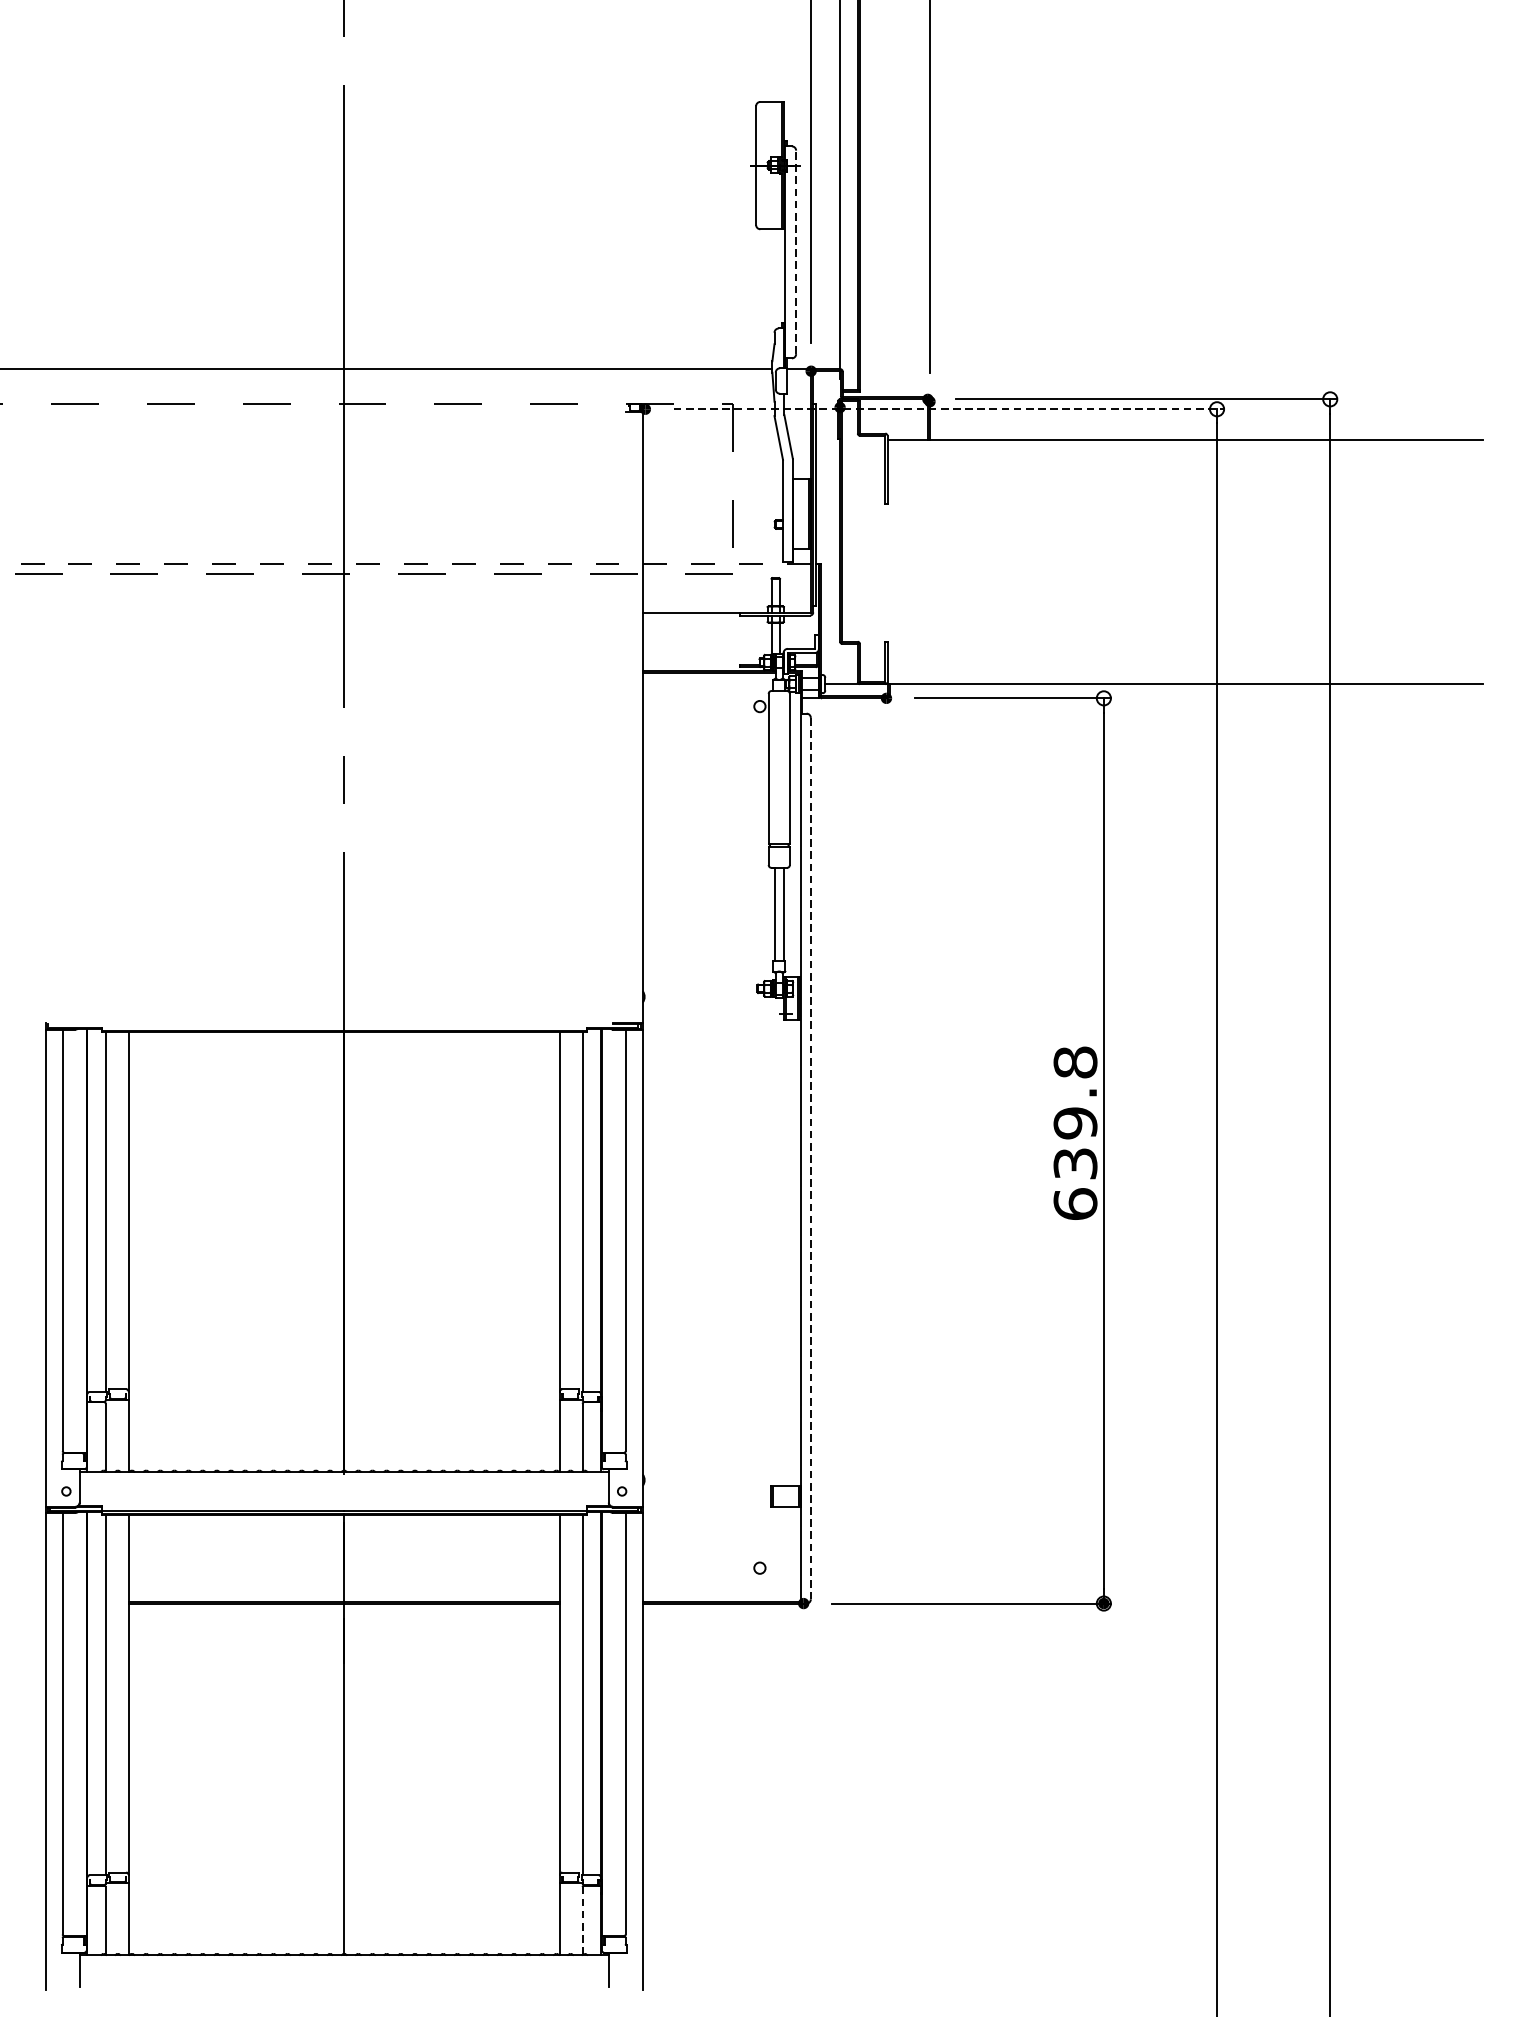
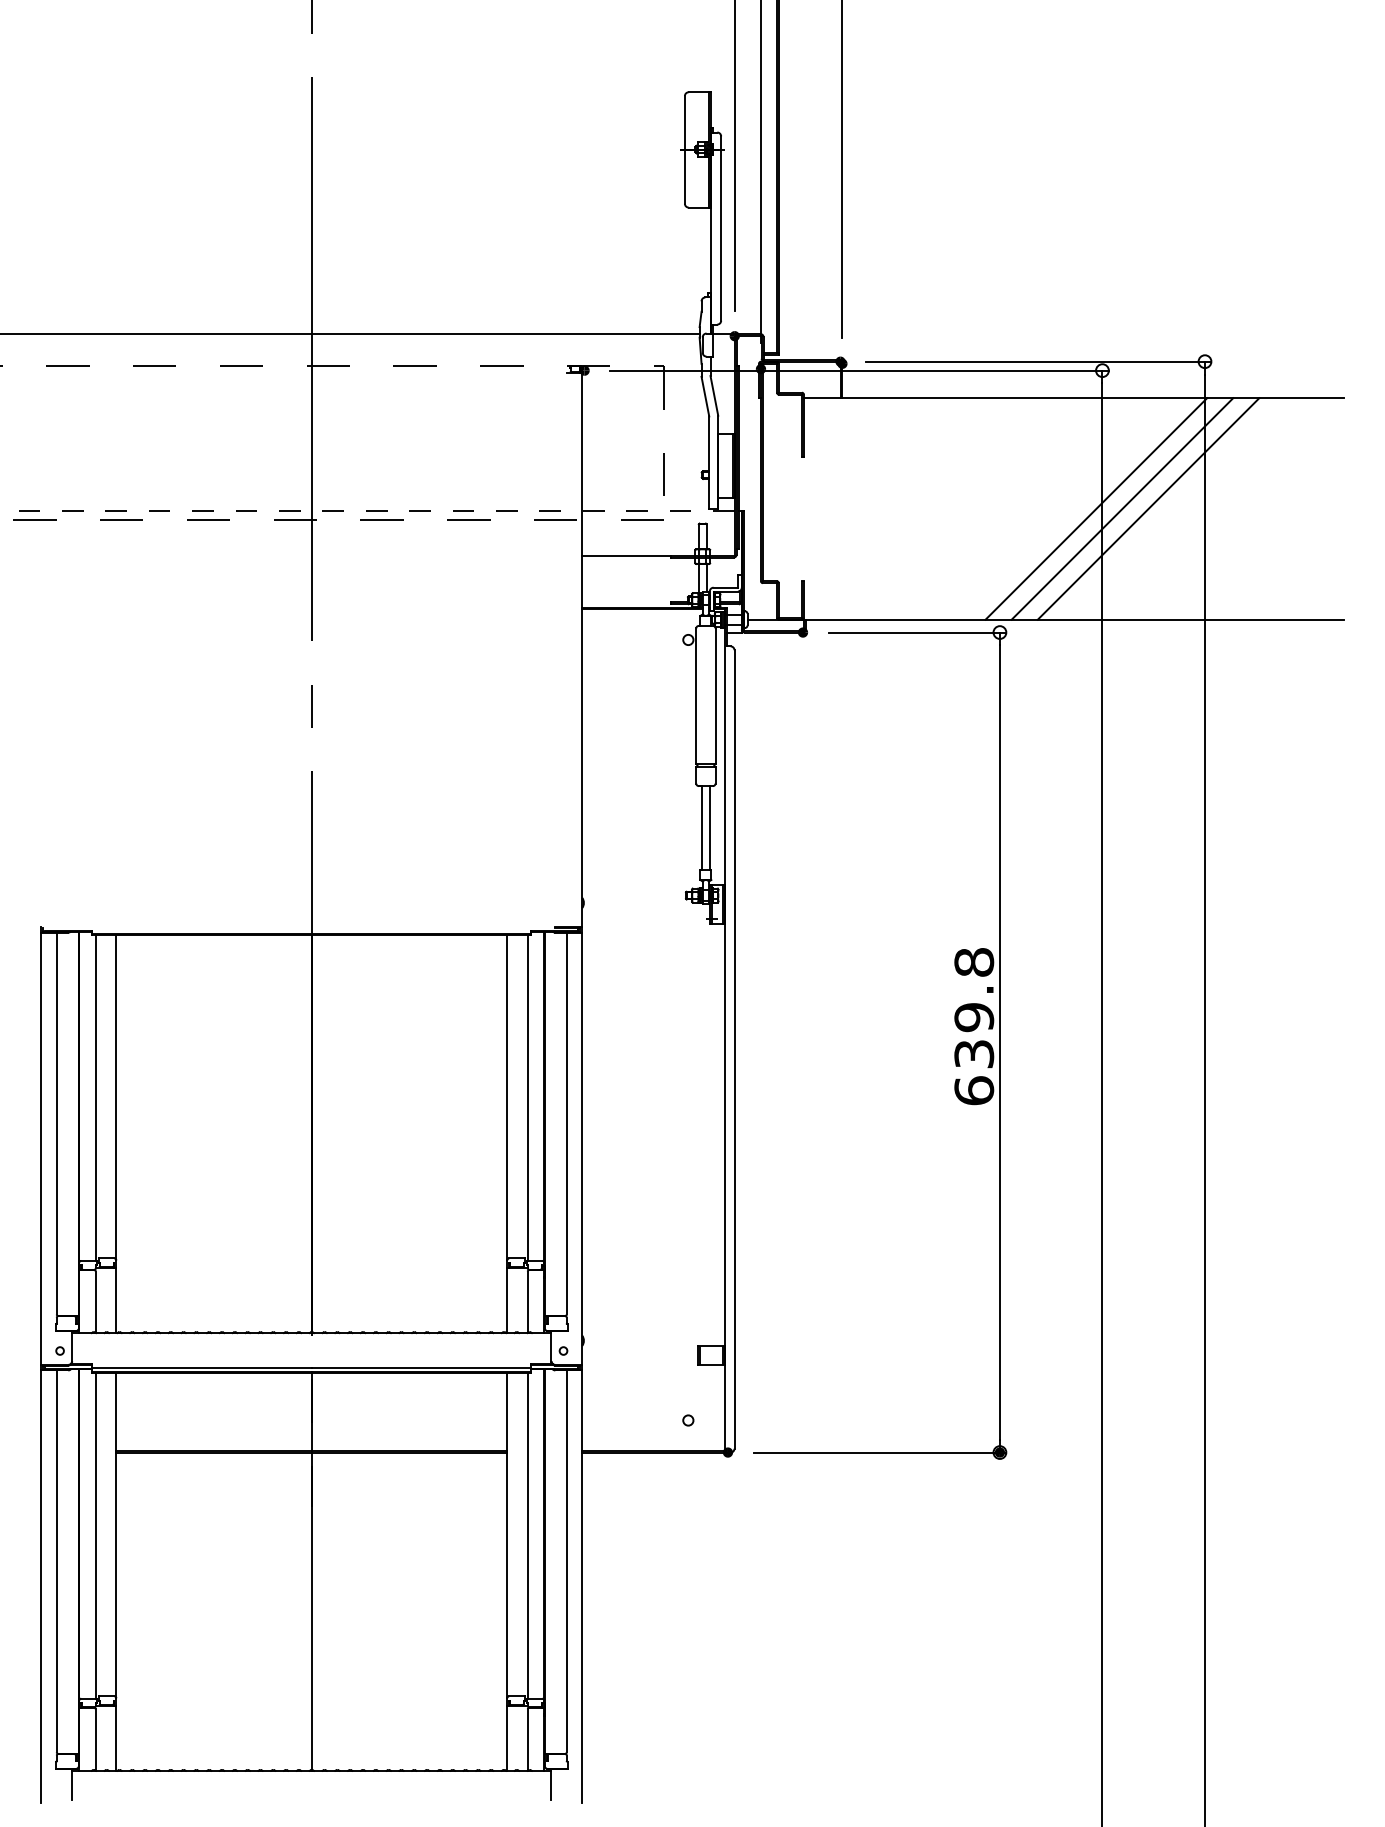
line: (796, 252) -> (721, 228), dashed -> solid
line: (949, 409) -> (860, 370), dashed -> solid
line: (1210, 561) -> (1096, 508), added
line: (1239, 561) -> (1122, 508), added
line: (1267, 561) -> (1148, 508), added
line: (810, 1158) -> (734, 1049), dashed -> solid
line: (582, 1921) -> (527, 1740), dashed -> solid

